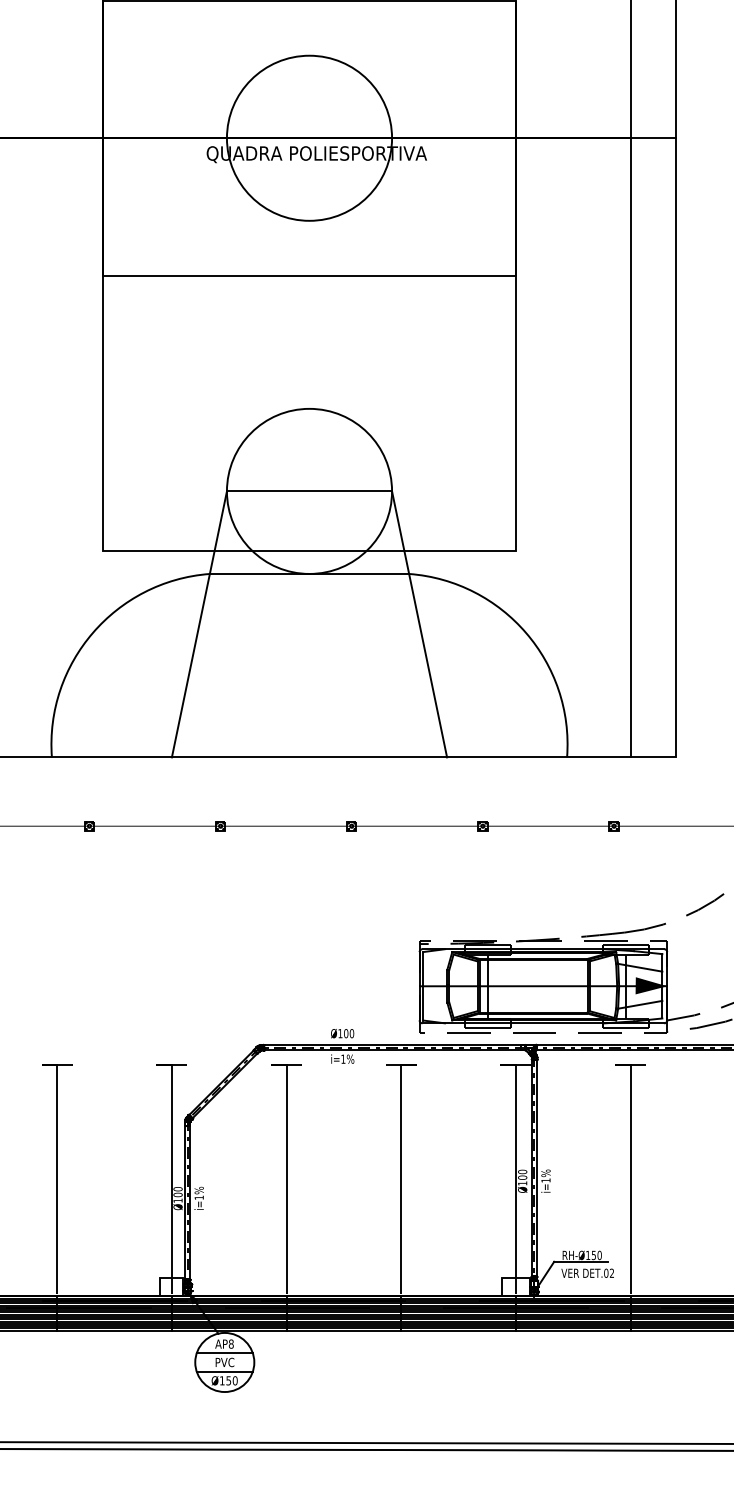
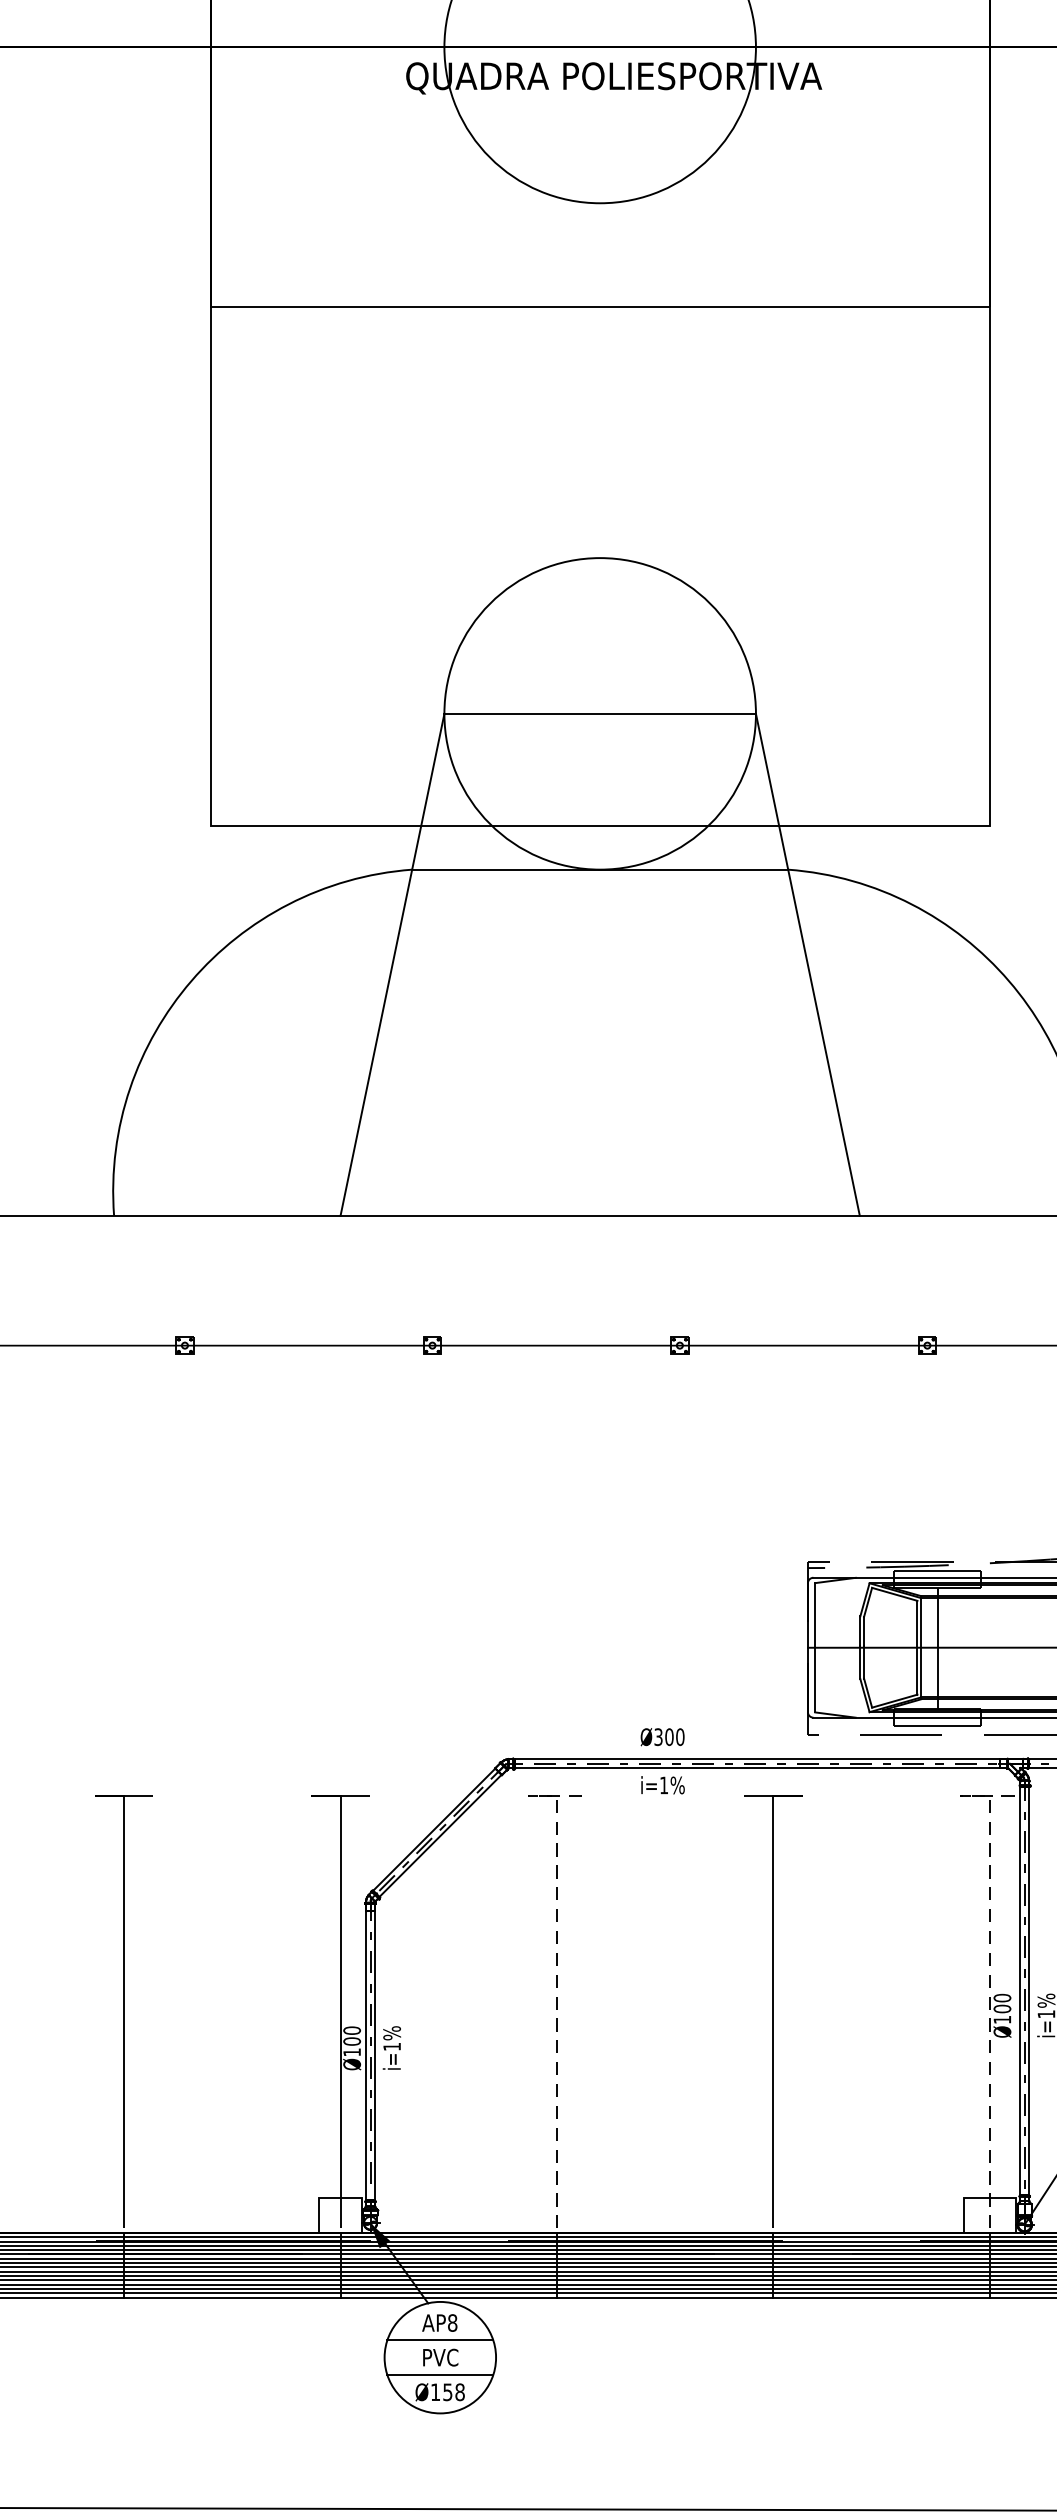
text: (340, 1033) -> (658, 1736), Ø100 -> Ø300
line: (286, 1154) -> (556, 1965), solid -> dashed
line: (515, 1154) -> (988, 1965), solid -> dashed
text: (234, 1380) -> (458, 2391), Ø150 -> Ø158

